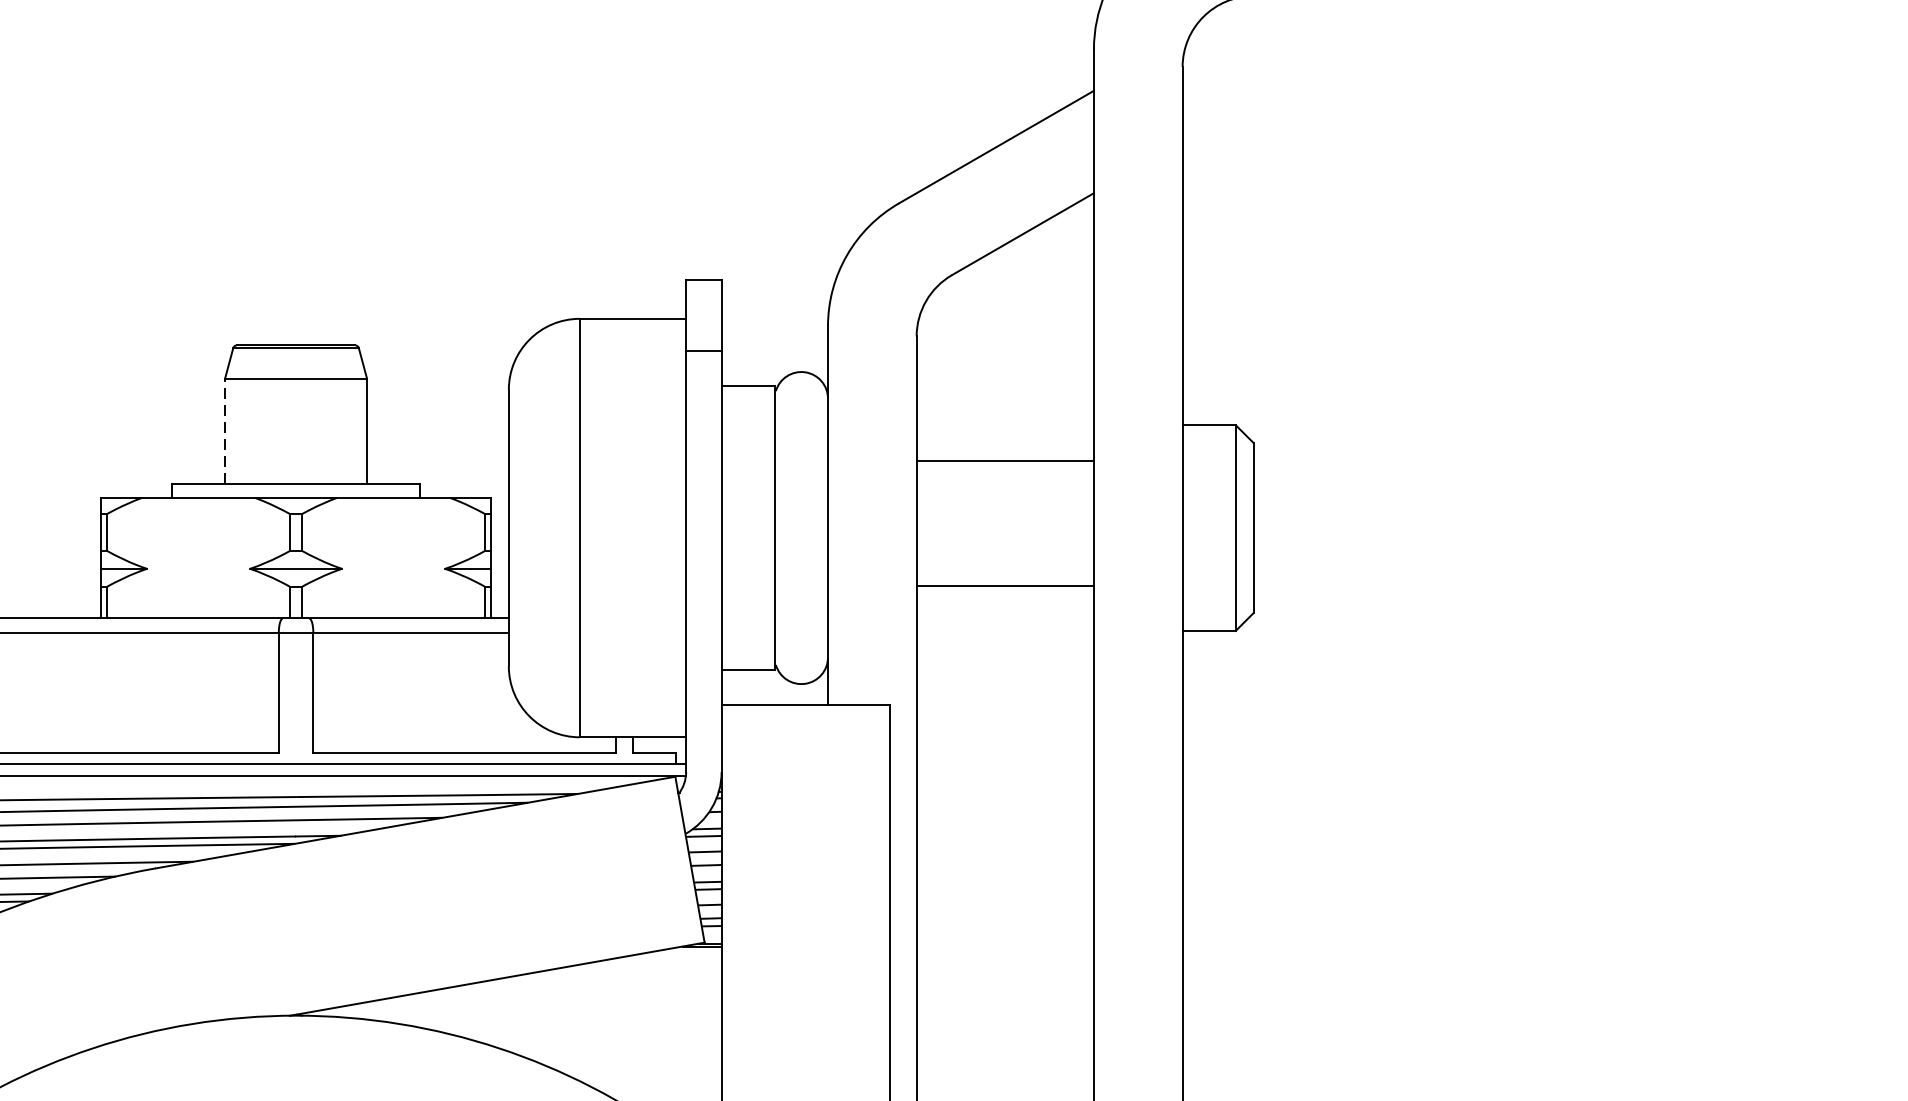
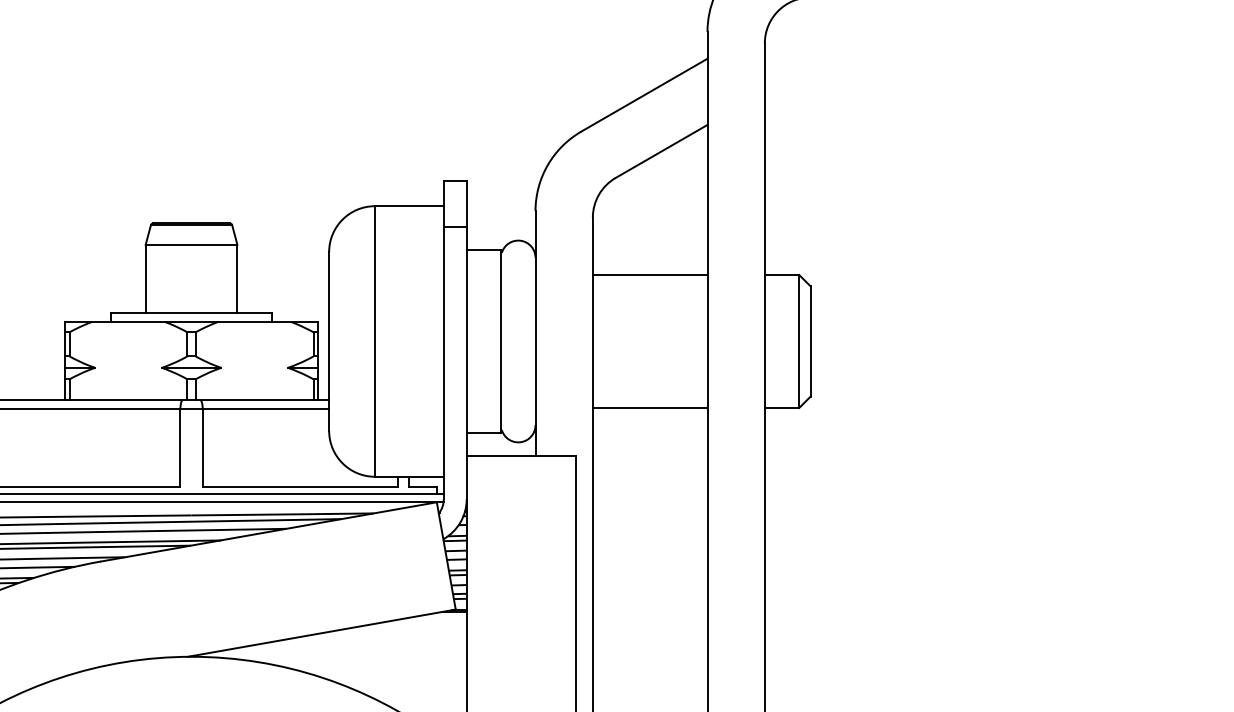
line: (224, 430) -> (145, 278), dashed -> solid
line: (1004, 460) -> (649, 274), moved
line: (1004, 585) -> (649, 407), moved

